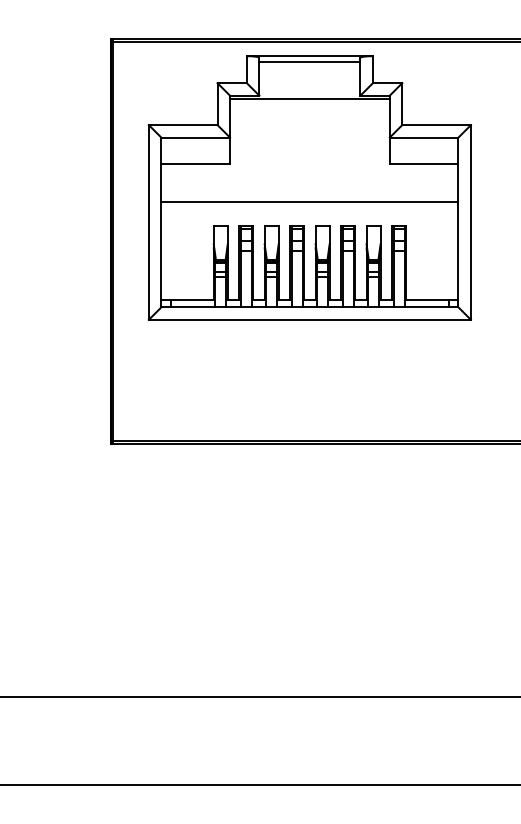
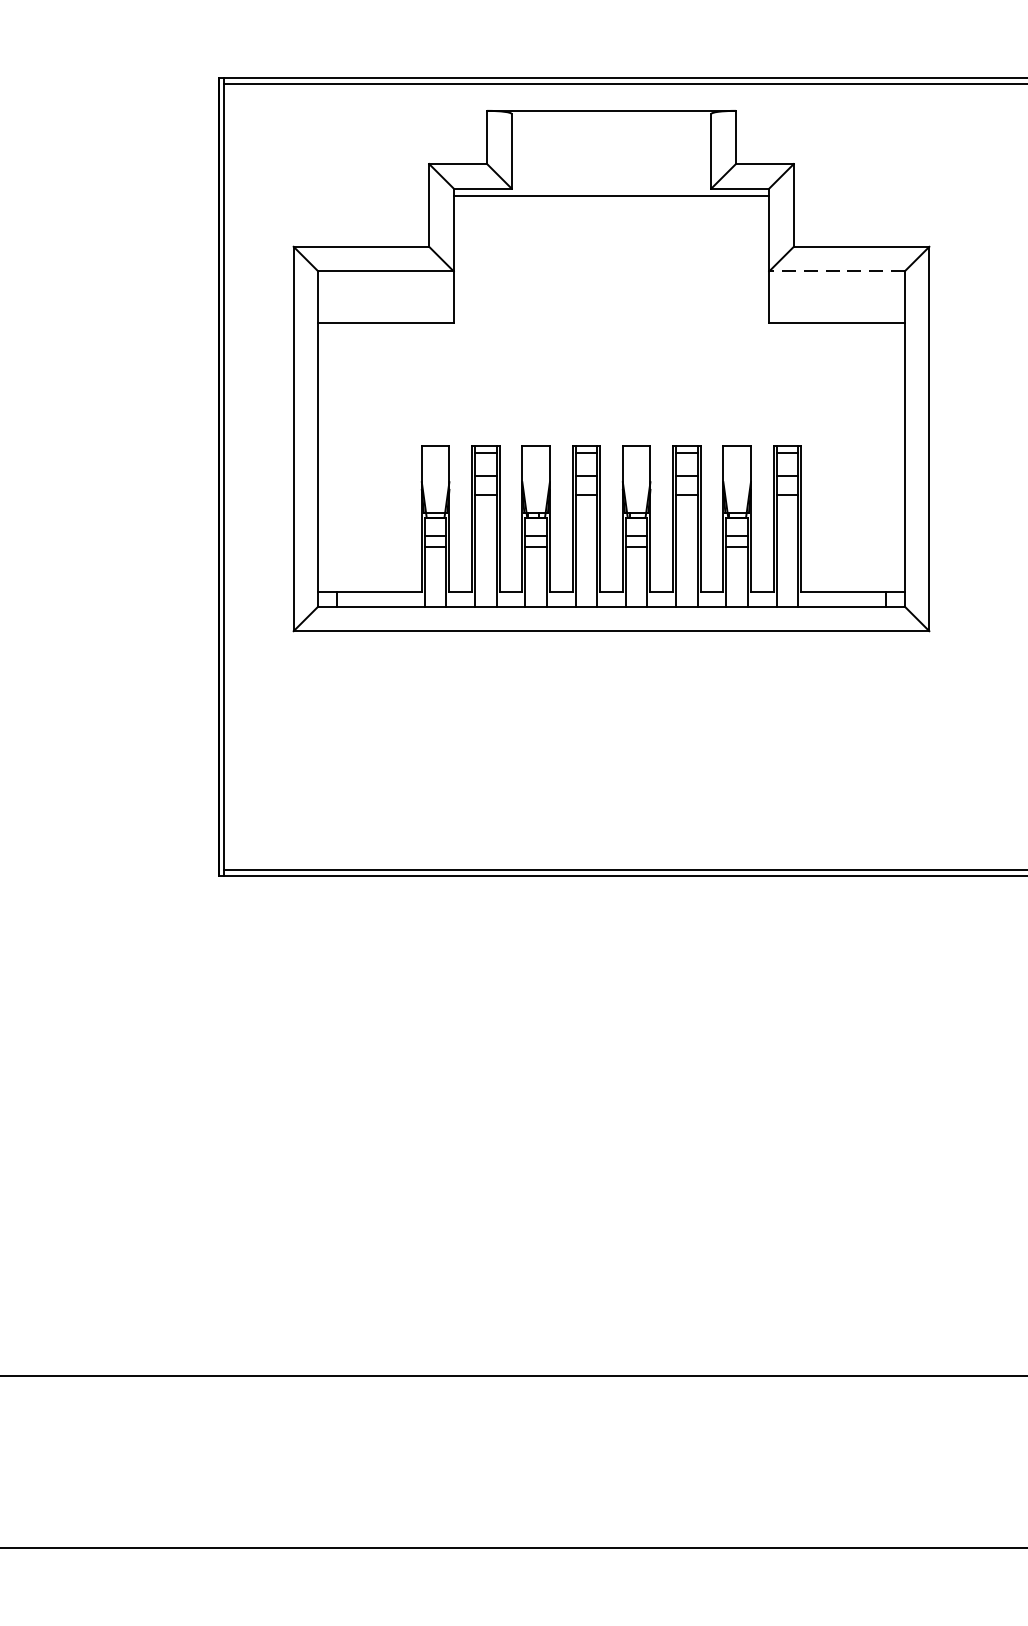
line: (309, 62) -> (610, 123), removed
line: (423, 137) -> (835, 271), solid -> dashed
line: (309, 202) -> (610, 399), removed

